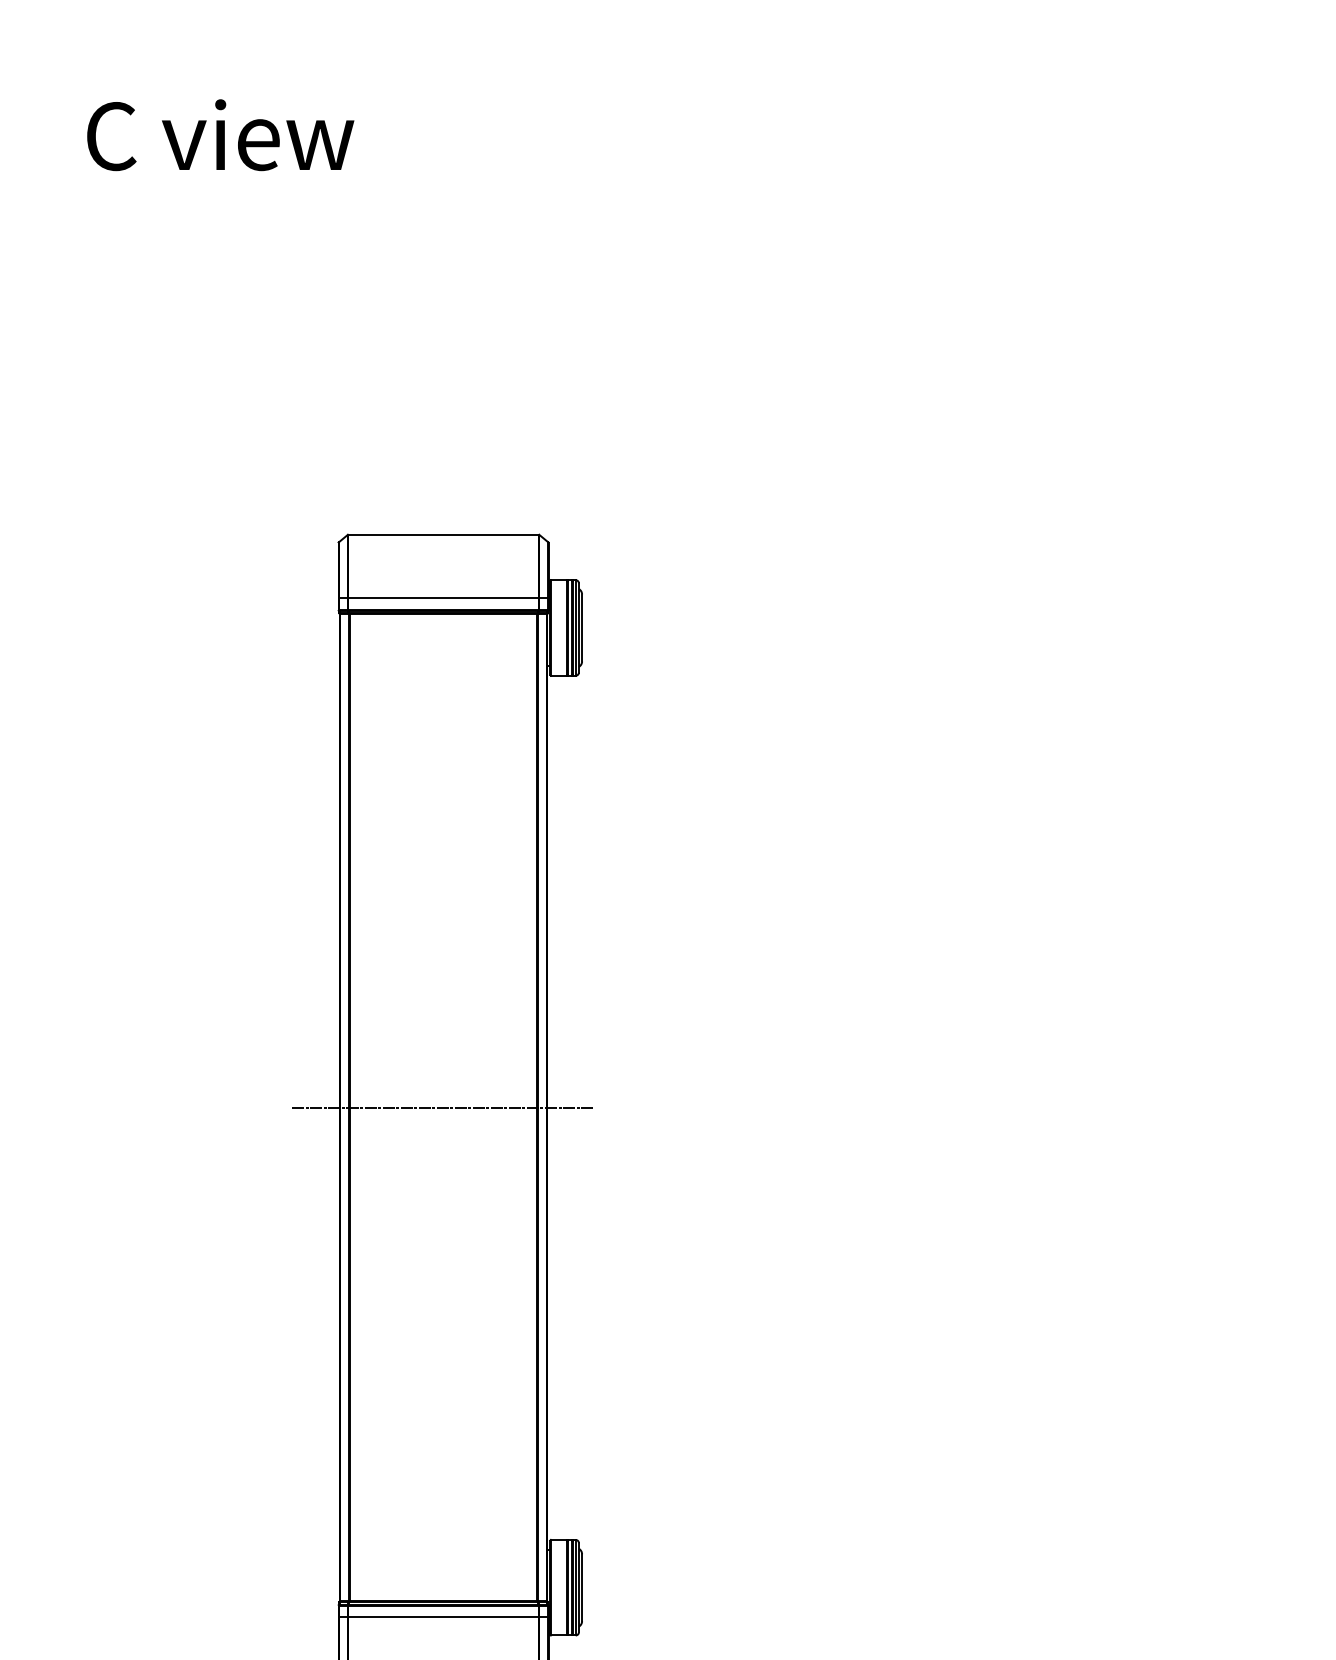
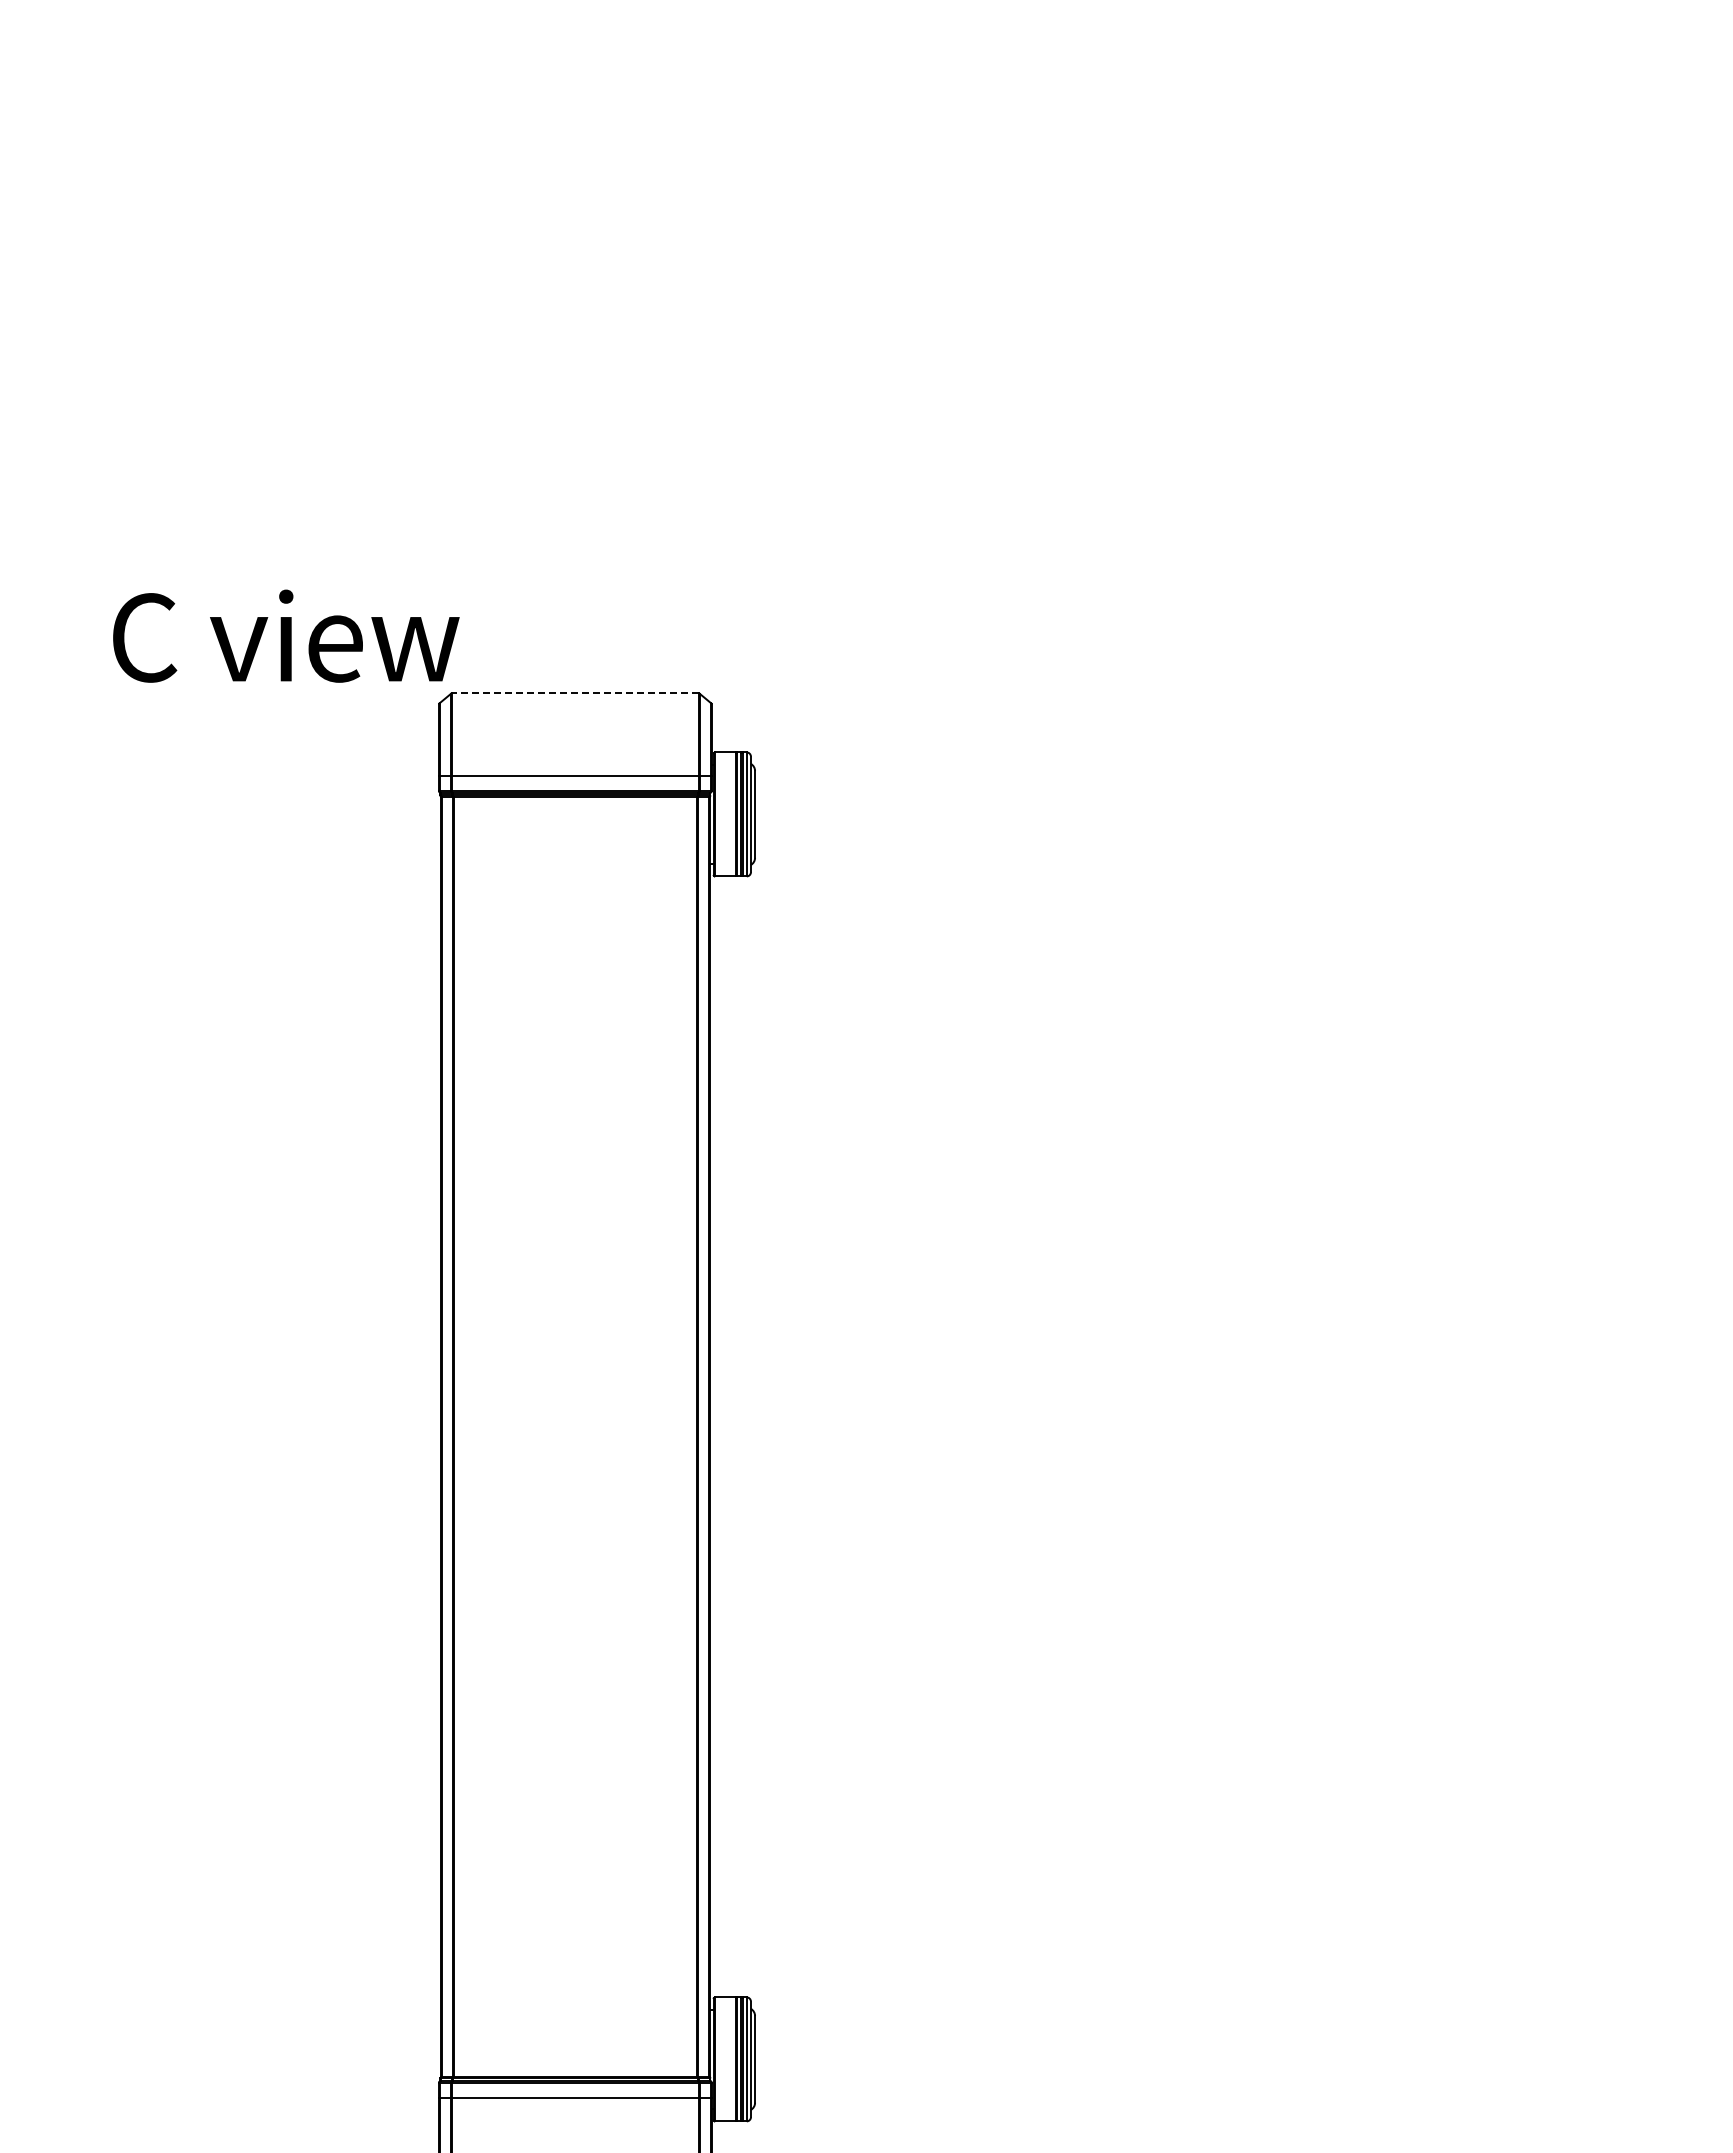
text: (220, 134) -> (286, 635), moved
line: (442, 534) -> (574, 693), solid -> dashed
line: (443, 1107) -> (575, 1436), removed

